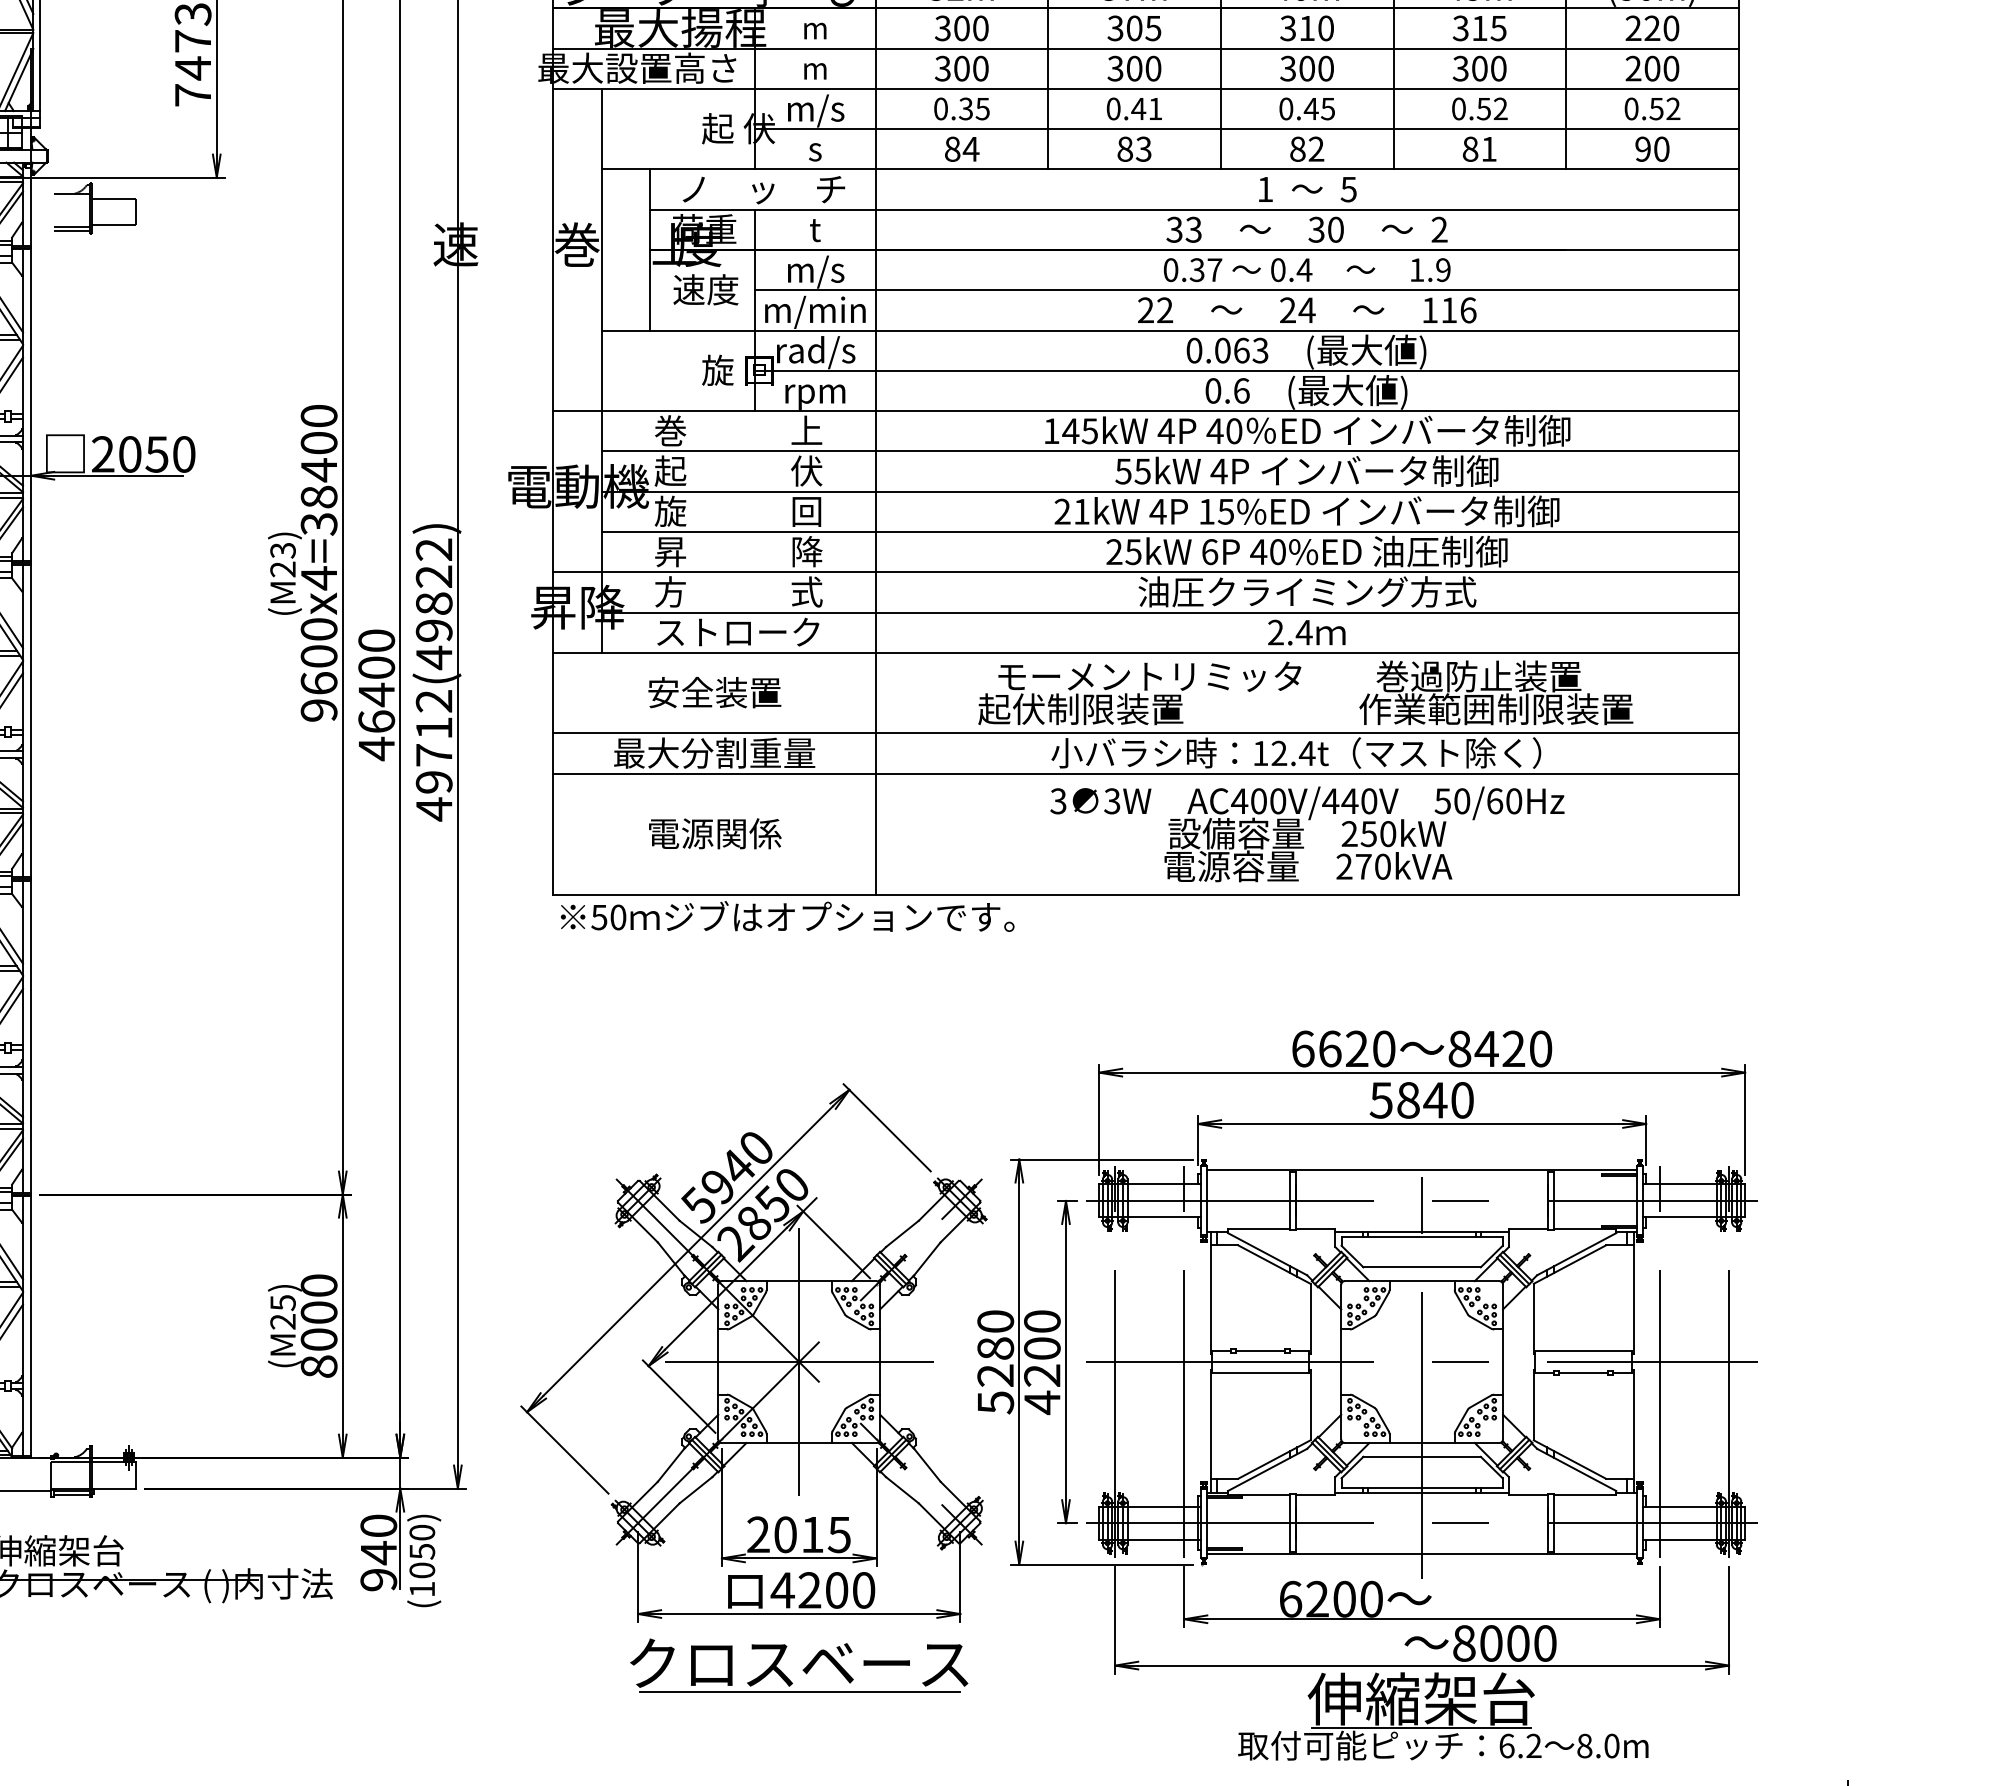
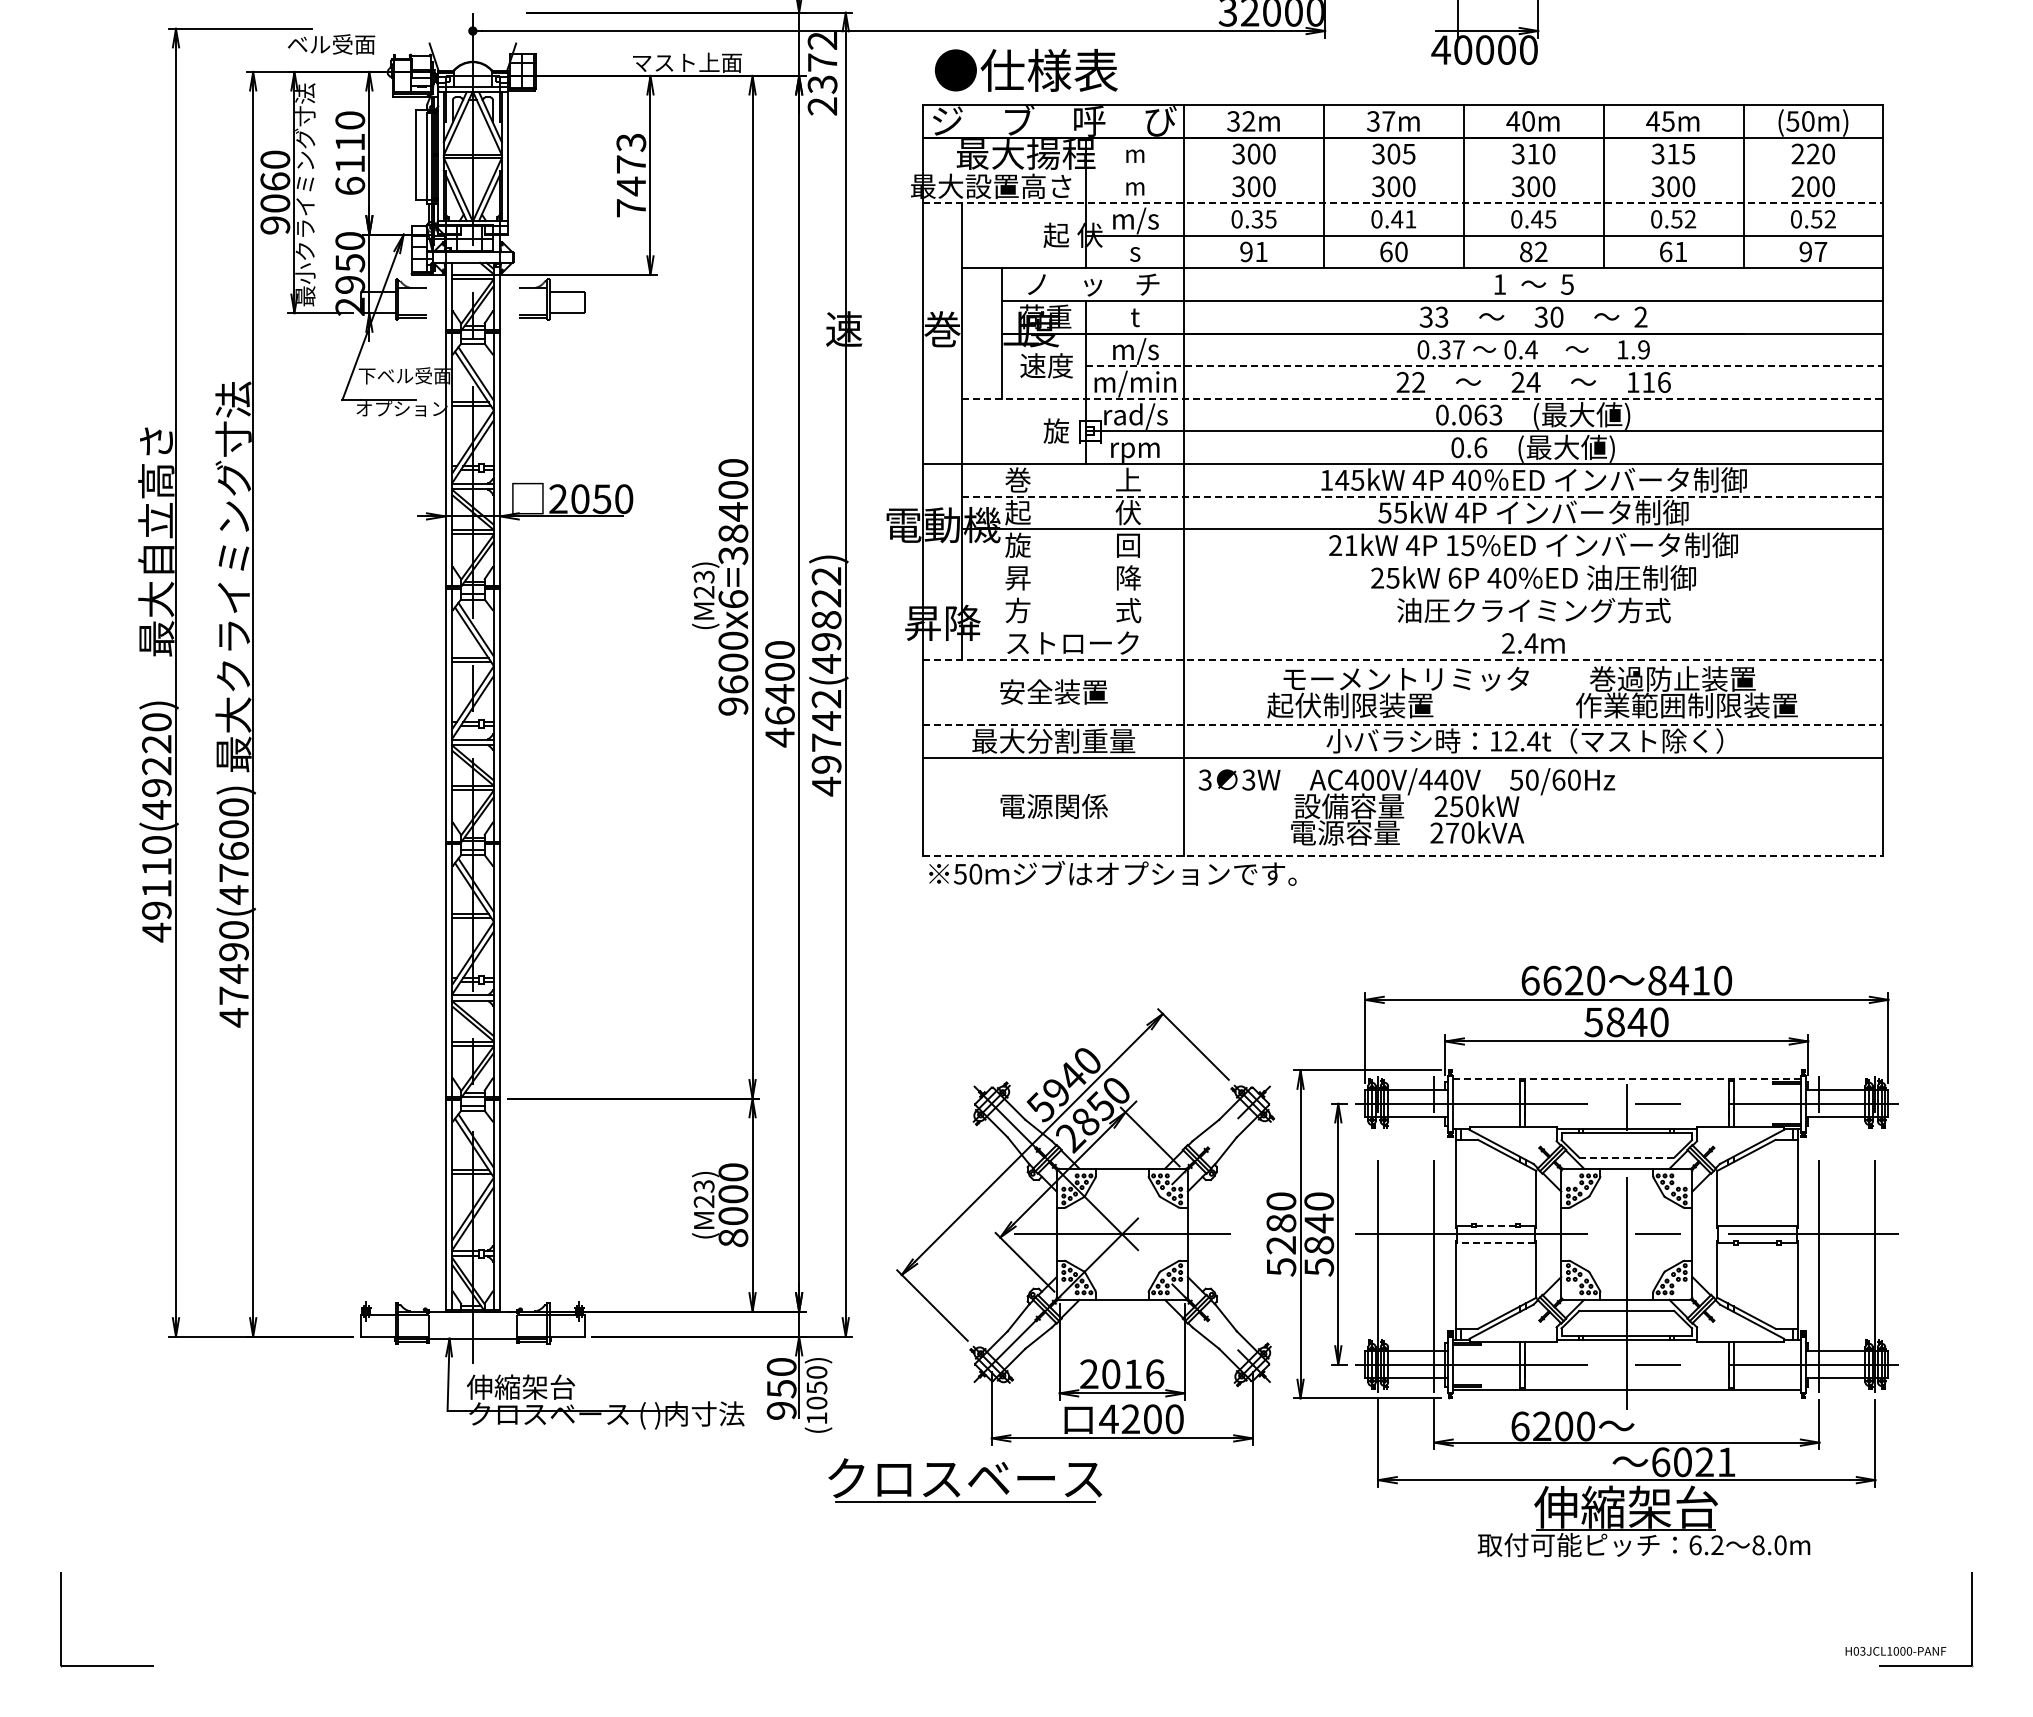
line: (1146, 48) -> (1403, 170), removed
line: (1146, 89) -> (1403, 203), solid -> dashed
text: (962, 148) -> (1254, 251), 84 -> 91
text: (1134, 148) -> (1393, 251), 83 -> 60
text: (1469, 148) -> (1665, 251), 81 -> 61
text: (1661, 148) -> (1820, 251), 90 -> 97
line: (1246, 290) -> (1484, 366), solid -> dashed
line: (1169, 330) -> (1422, 398), solid -> dashed
line: (1169, 451) -> (1422, 496), solid -> dashed
line: (1169, 531) -> (1422, 561), removed
line: (1146, 572) -> (1403, 594), removed
text: (319, 578) -> (733, 599), 9600x4=38400 -> 9600x6=38400
line: (1169, 612) -> (1422, 627), removed
line: (1146, 652) -> (1403, 659), solid -> dashed
text: (434, 727) -> (826, 720), 49712(49822) -> 49742(49822)
line: (1146, 733) -> (1403, 725), solid -> dashed
text: (1306, 833) -> (1406, 806), moved
line: (1146, 894) -> (1403, 855), solid -> dashed
text: (1514, 1048) -> (1701, 980), 8420 -> 8410
line: (1422, 1169) -> (1627, 1078), solid -> dashed
line: (1421, 1267) -> (1626, 1157), solid -> dashed
text: (282, 1303) -> (703, 1186), (M25) -> (M23)
line: (1261, 1351) -> (1496, 1225), solid -> dashed
line: (799, 1362) -> (1122, 1234), removed
line: (1260, 1373) -> (1495, 1243), solid -> dashed
text: (1042, 1375) -> (1319, 1245), 4200 -> 5840
text: (839, 1535) -> (1154, 1374), 2015 -> 2016
text: (378, 1552) -> (781, 1388), 940 -> 950
text: (1504, 1643) -> (1693, 1462), 8000 -> 6021
part: (799, 1666) -> (965, 1480), moved

